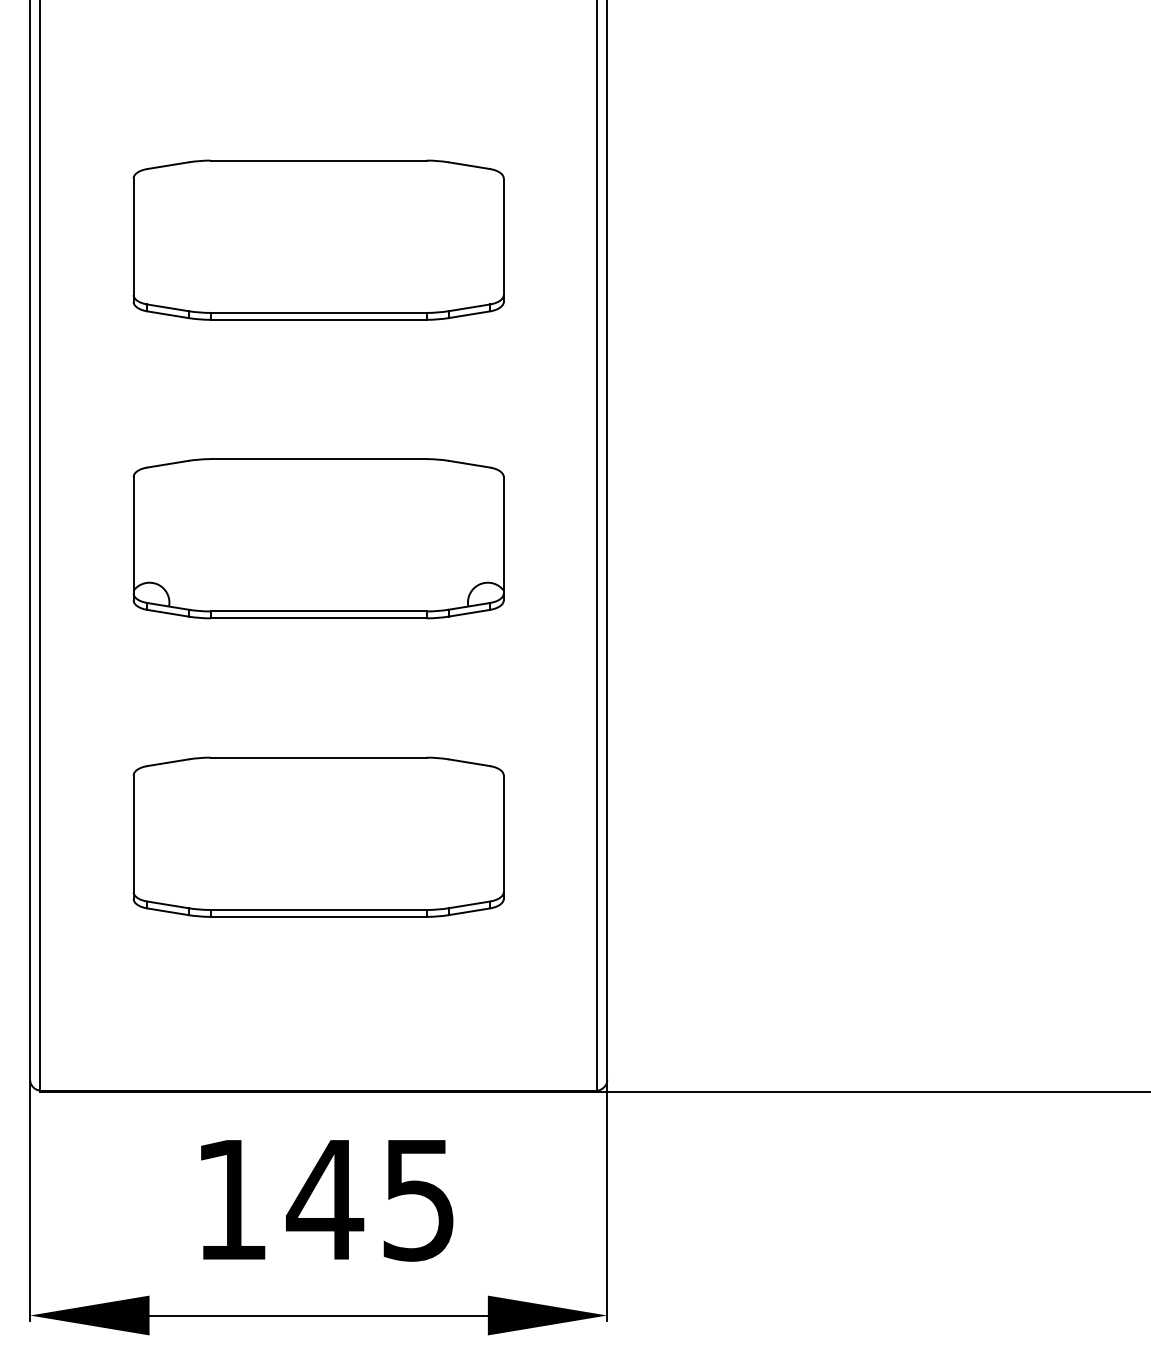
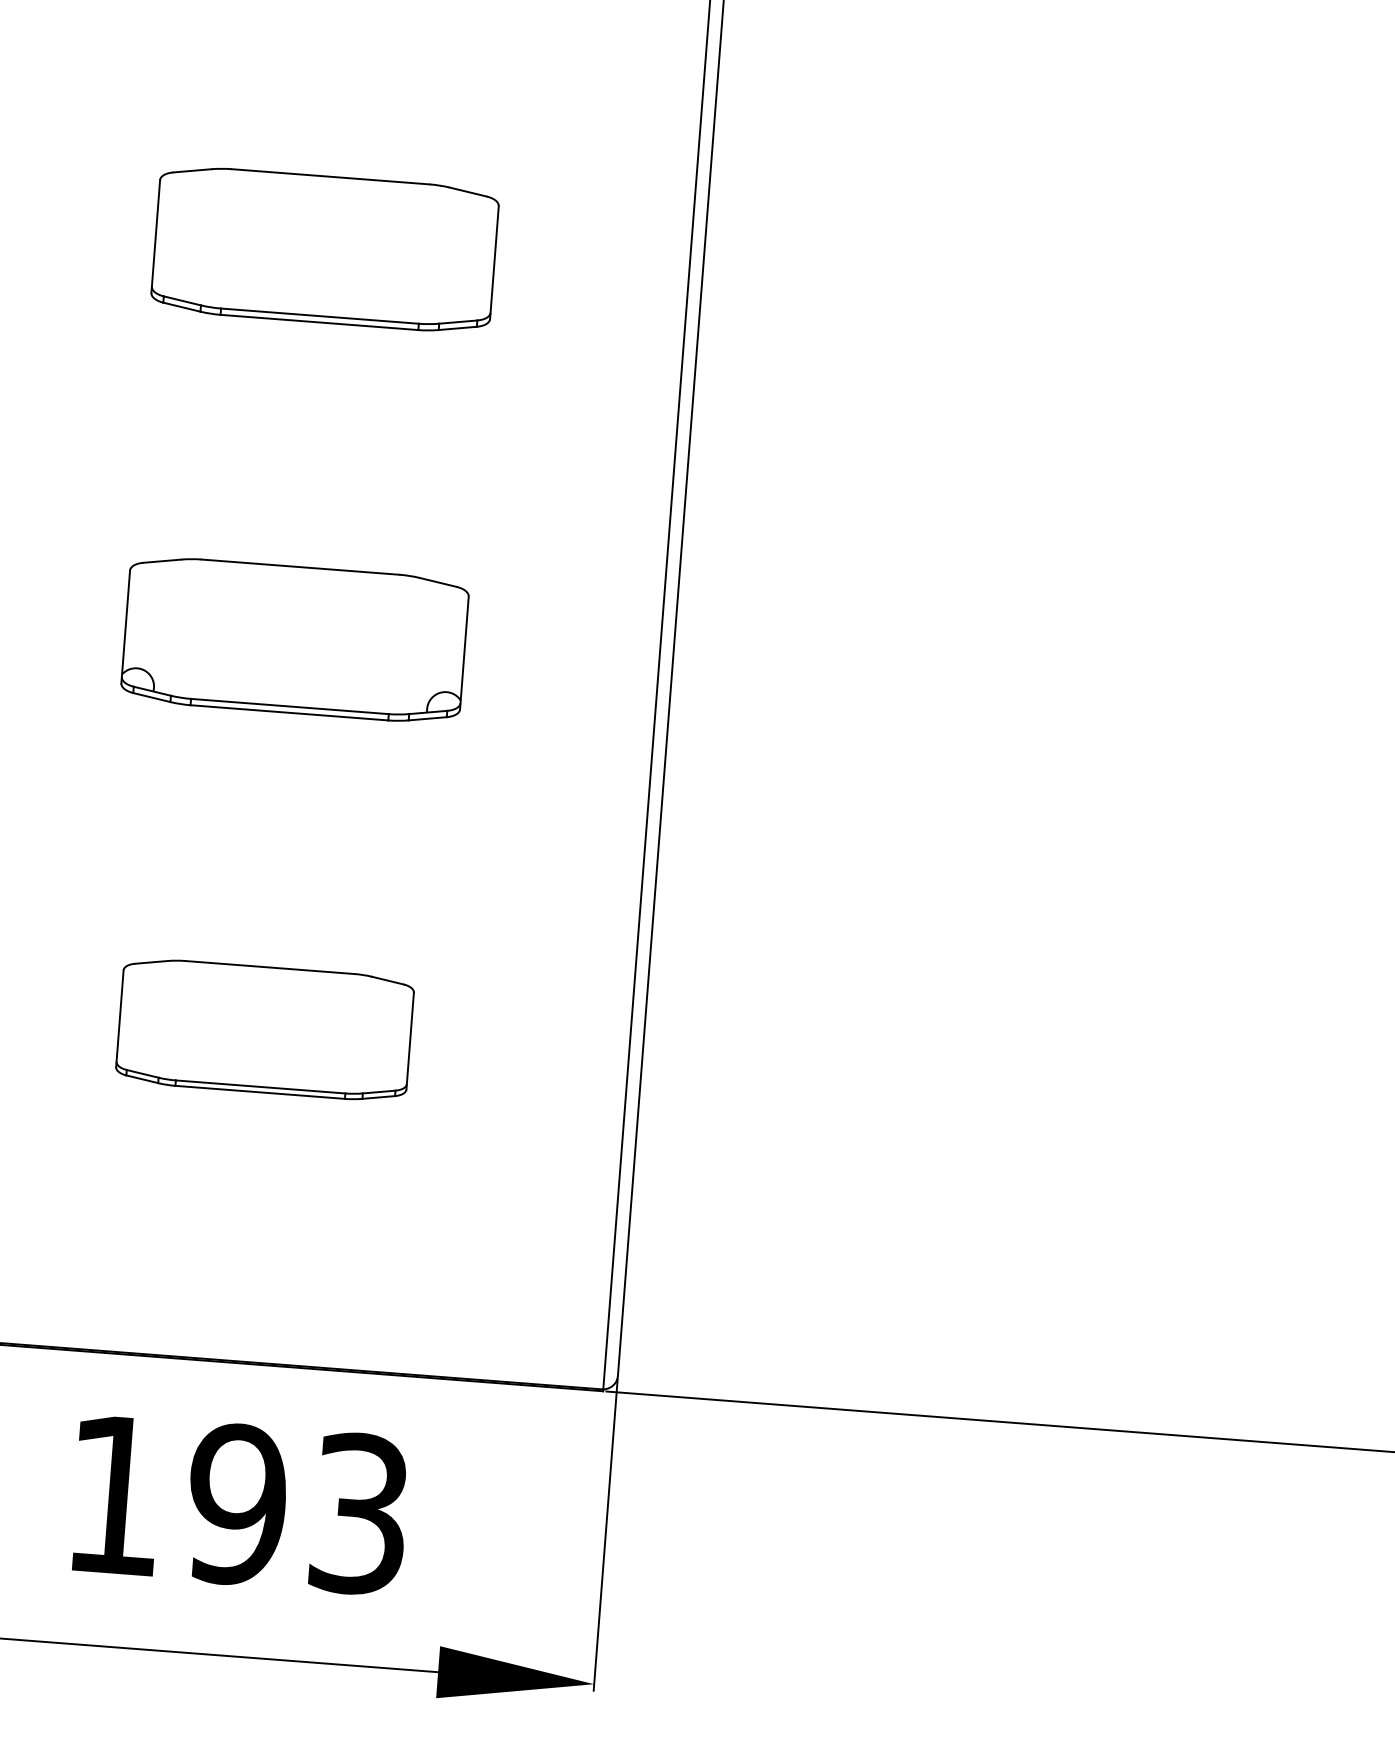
part: (318, 239) -> (324, 248), size x0.7
part: (318, 538) -> (294, 639), size x0.7
part: (318, 836) -> (264, 1029), size x0.6
text: (370, 1199) -> (296, 1508), 145 -> 193

